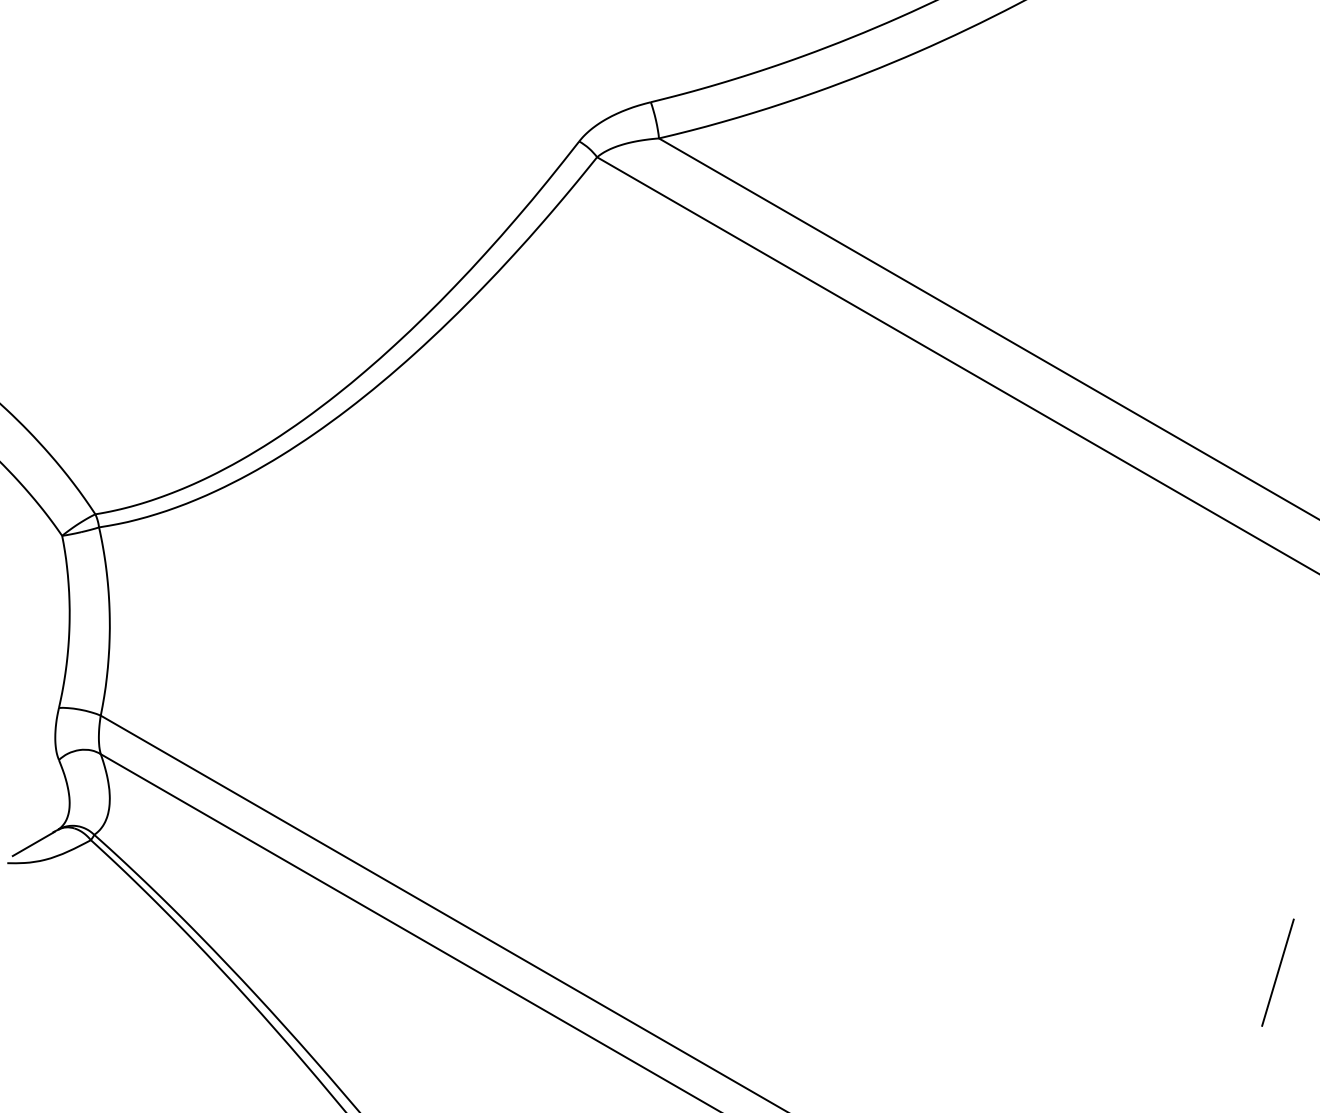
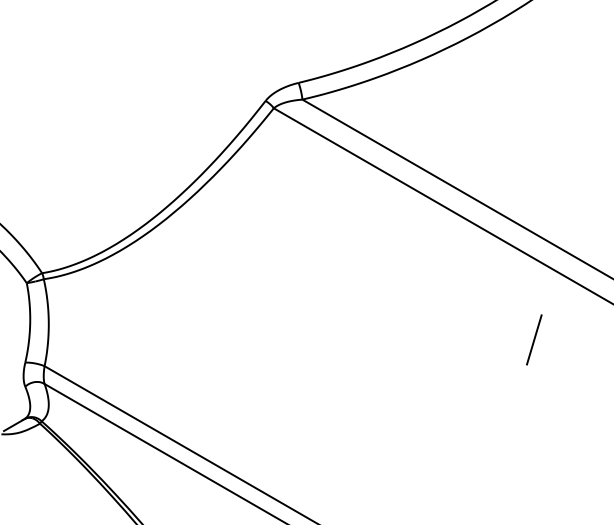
line: (1278, 971) -> (534, 339), moved

